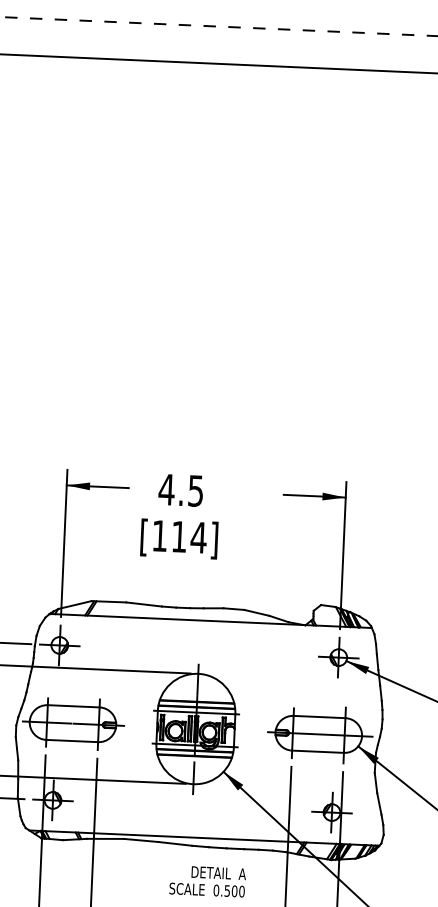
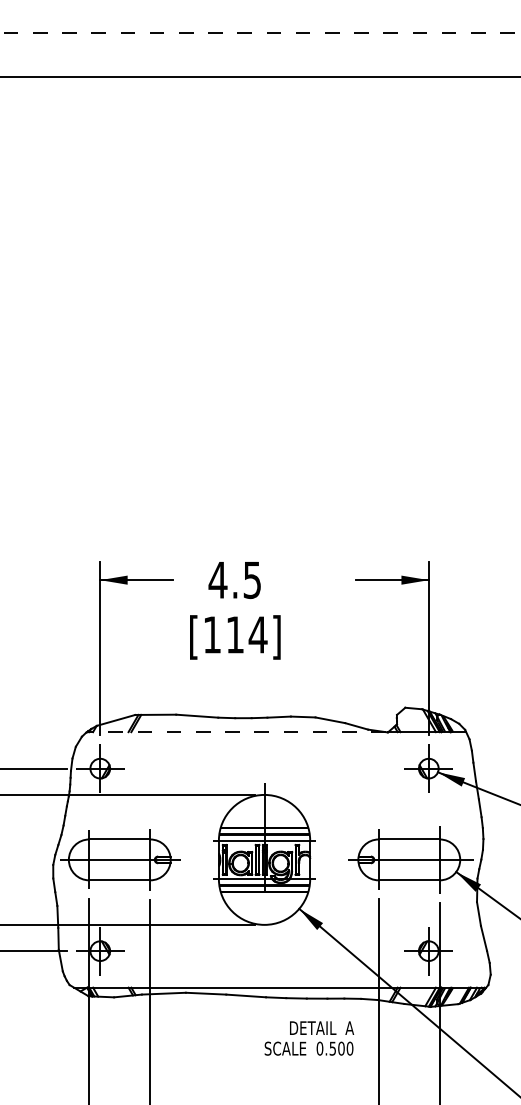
line: (175, 619) -> (235, 732), solid -> dashed
line: (193, 777) -> (264, 917), removed
text: (207, 881) -> (309, 1038), moved

